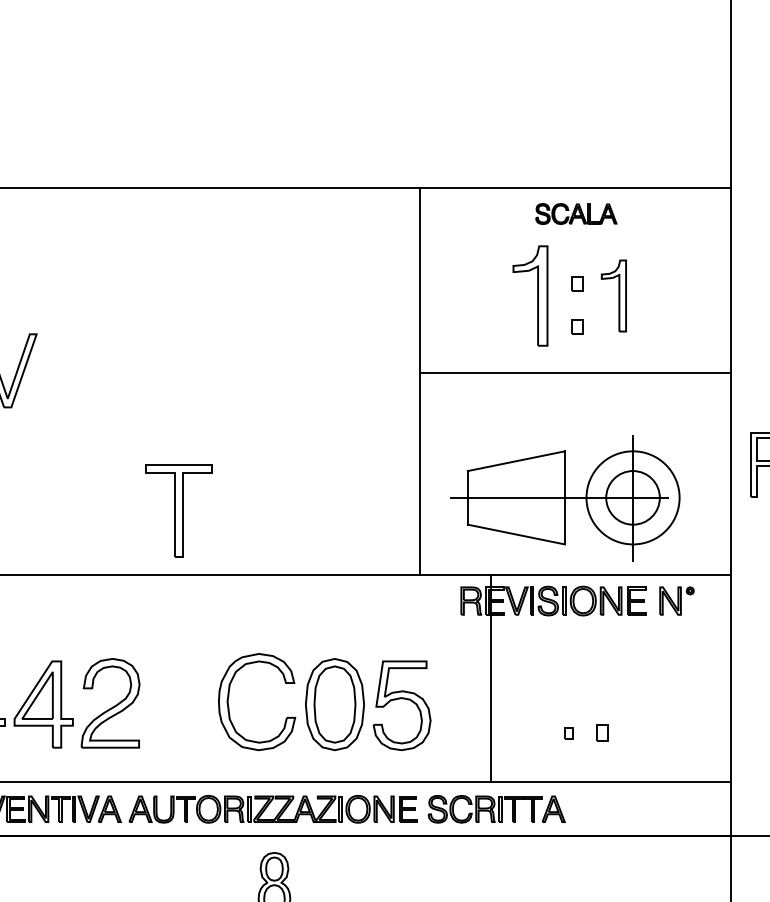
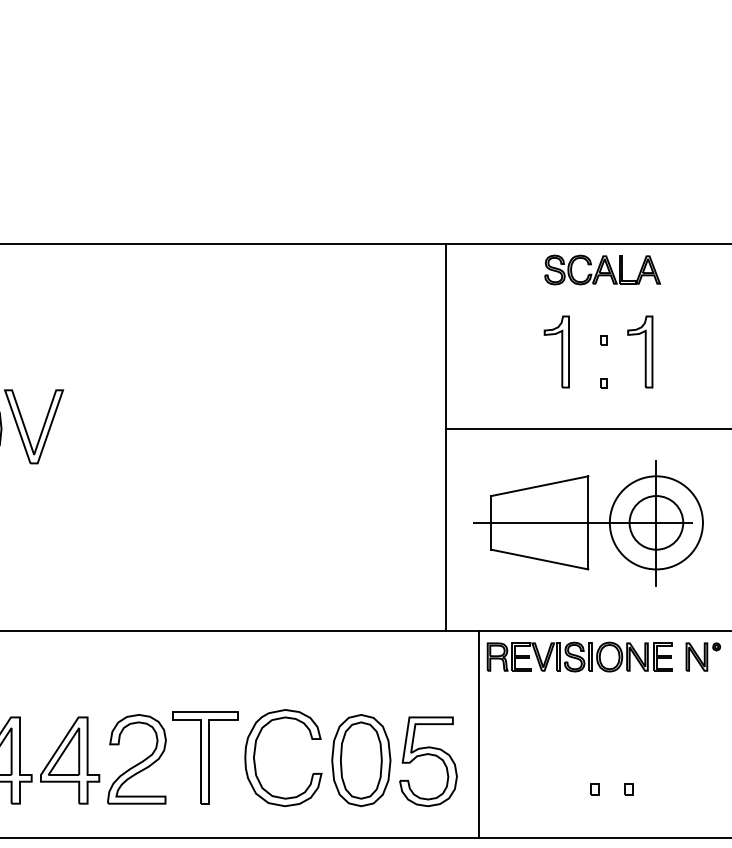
part: (576, 213) -> (602, 269), size x1.43
part: (577, 284) -> (603, 340), size x0.62
part: (530, 295) -> (556, 351), size x0.71
part: (577, 327) -> (603, 383), size x0.62
part: (565, 498) -> (588, 523), moved
part: (178, 510) -> (204, 757), moved
line: (490, 678) -> (478, 734), moved
part: (602, 733) -> (628, 789), size x0.71

